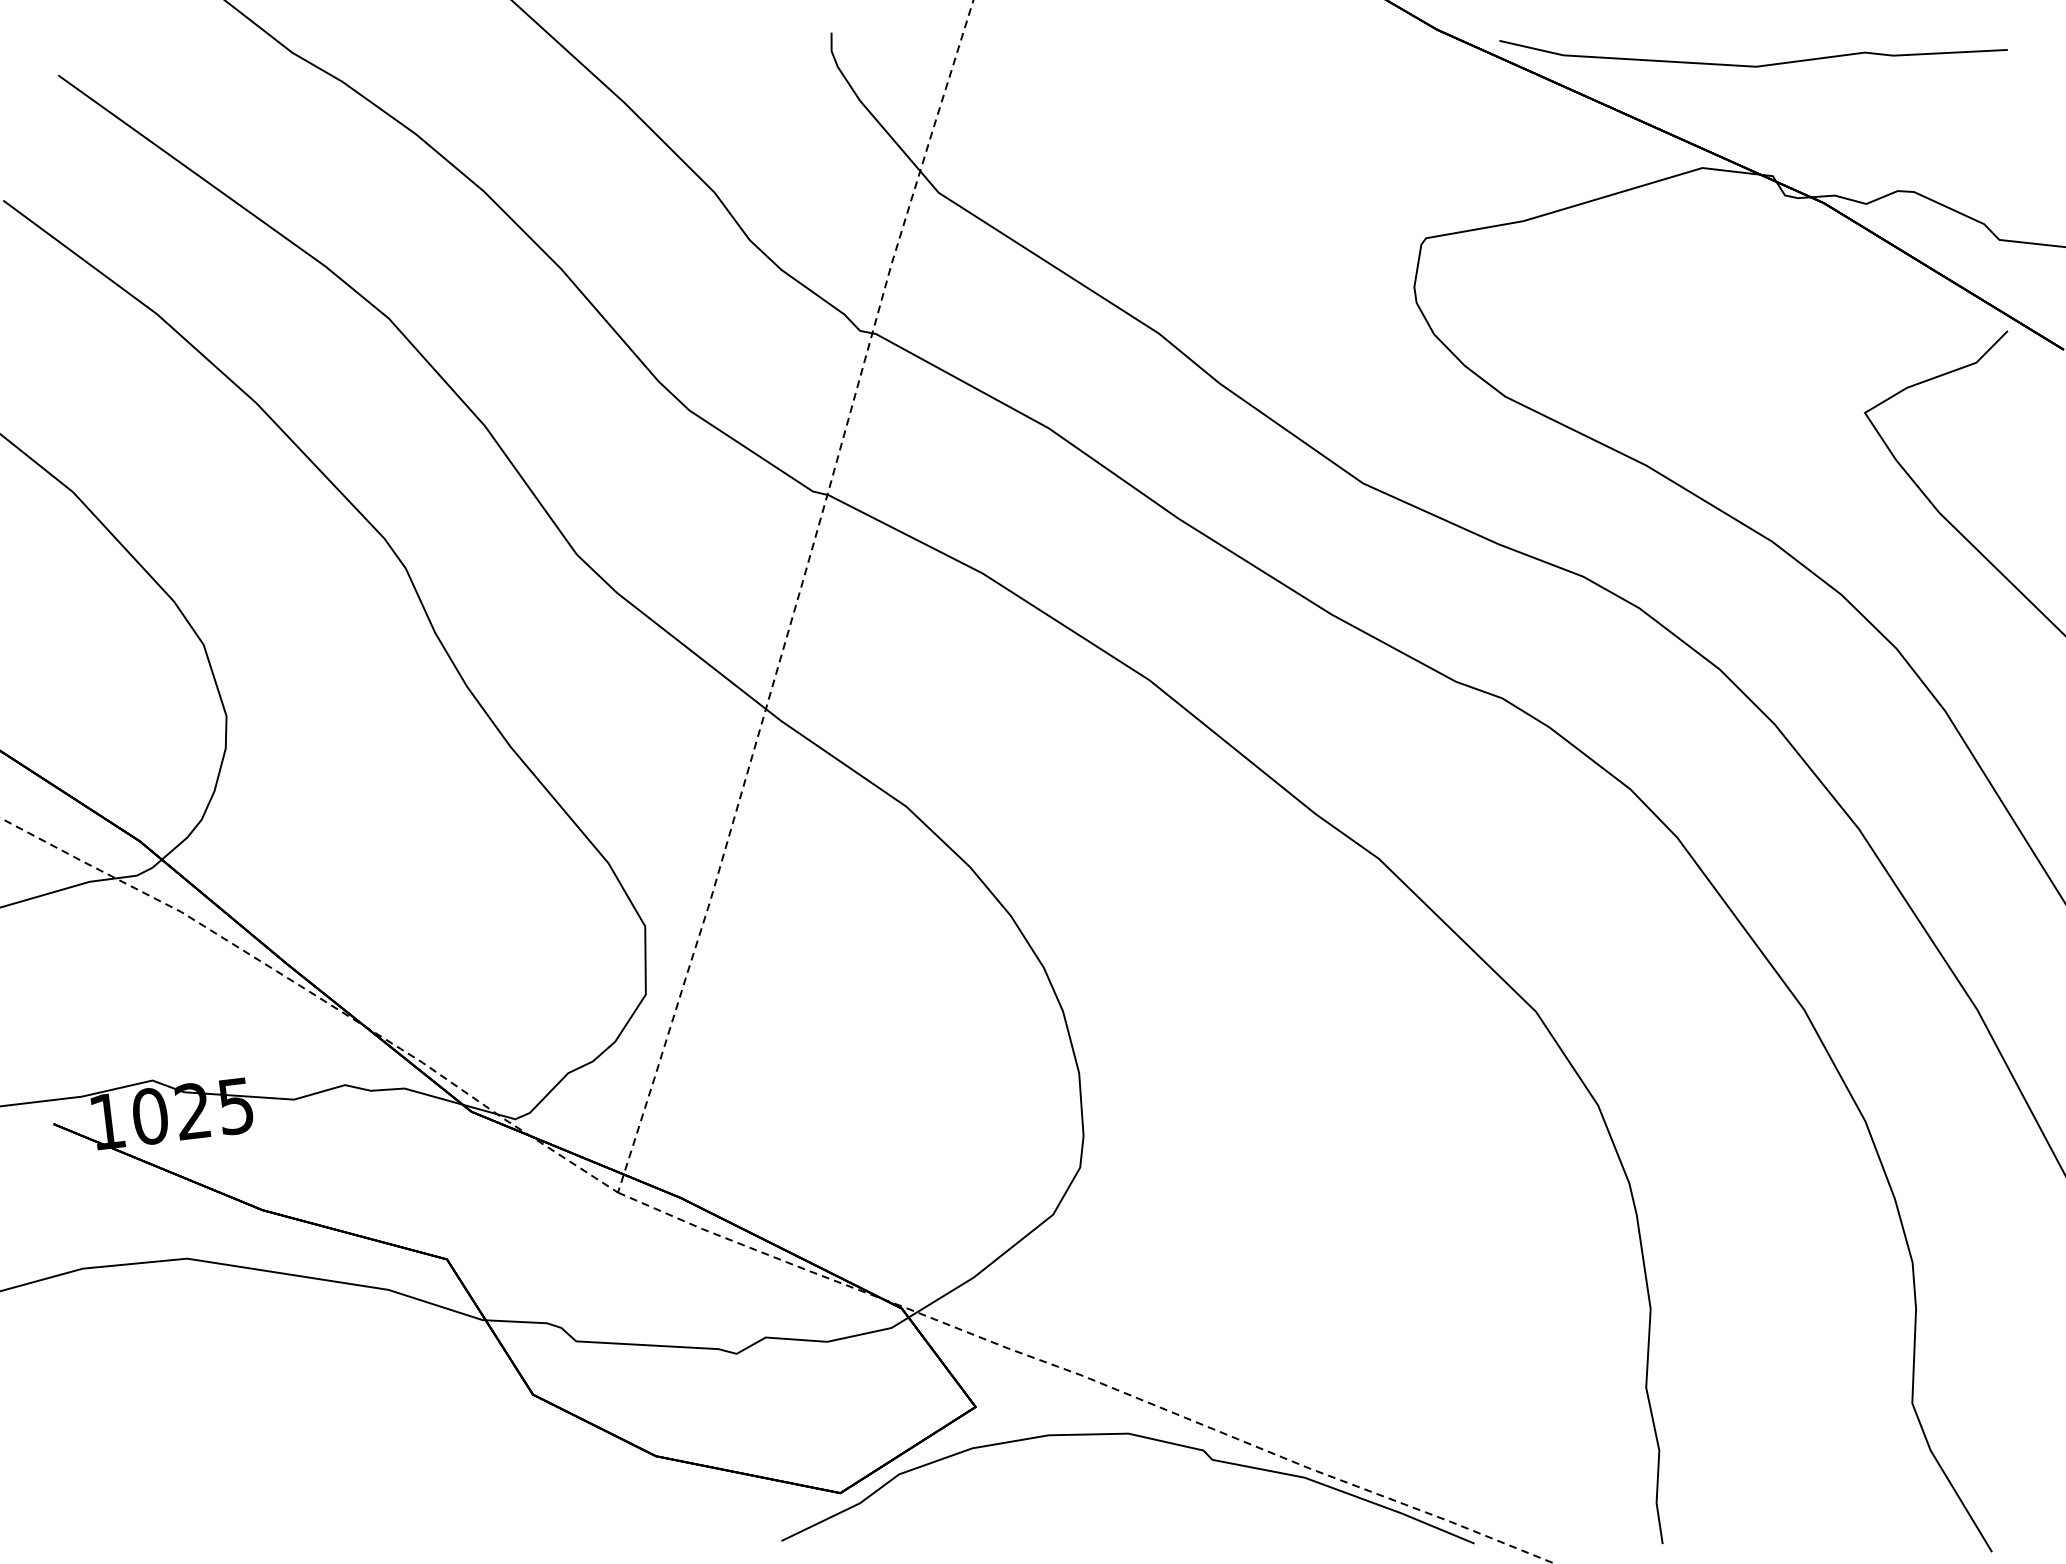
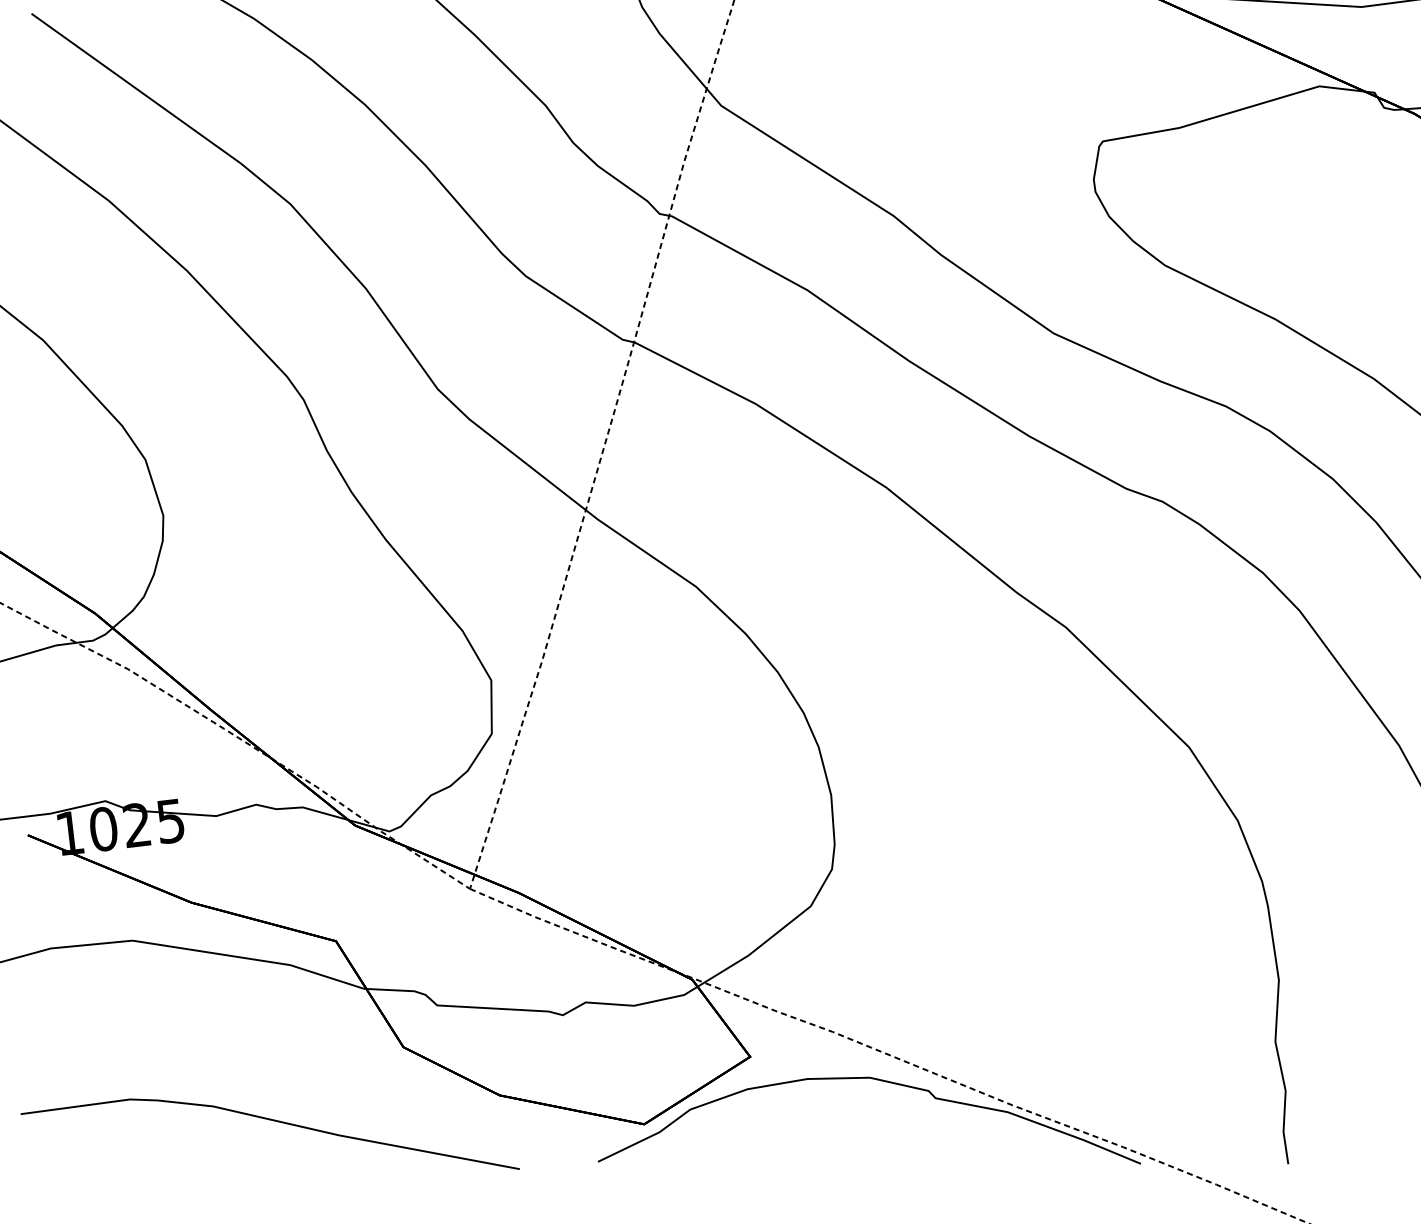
curve: (363, 1488) -> (270, 1120), added

